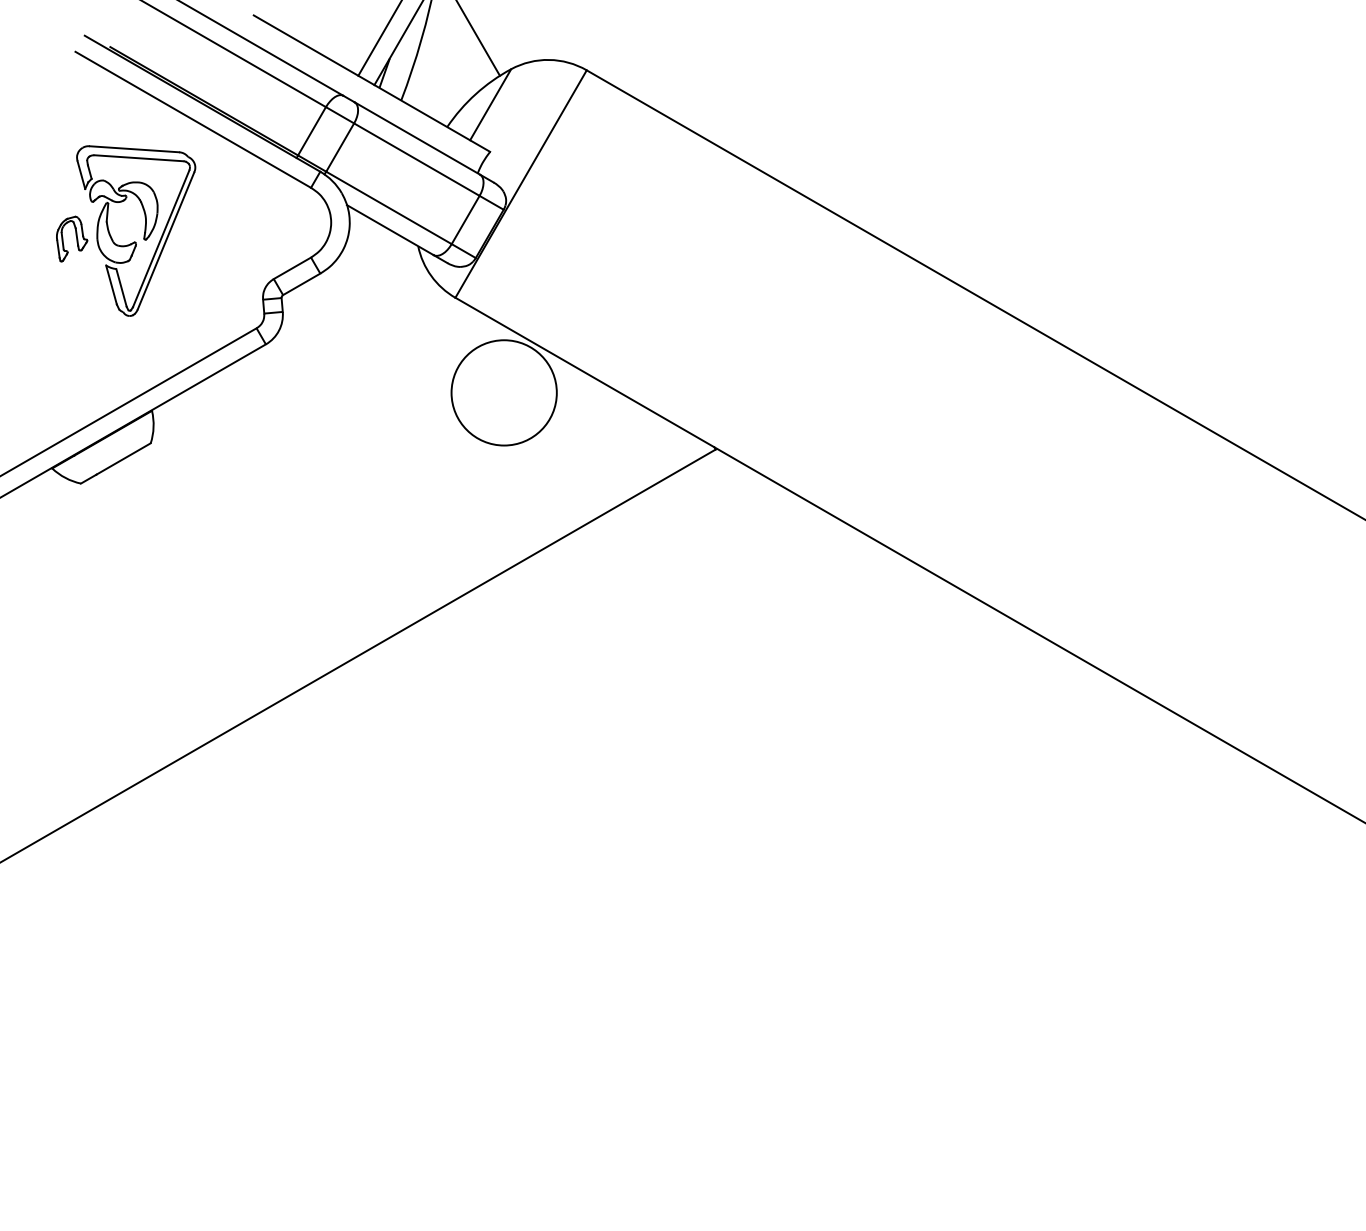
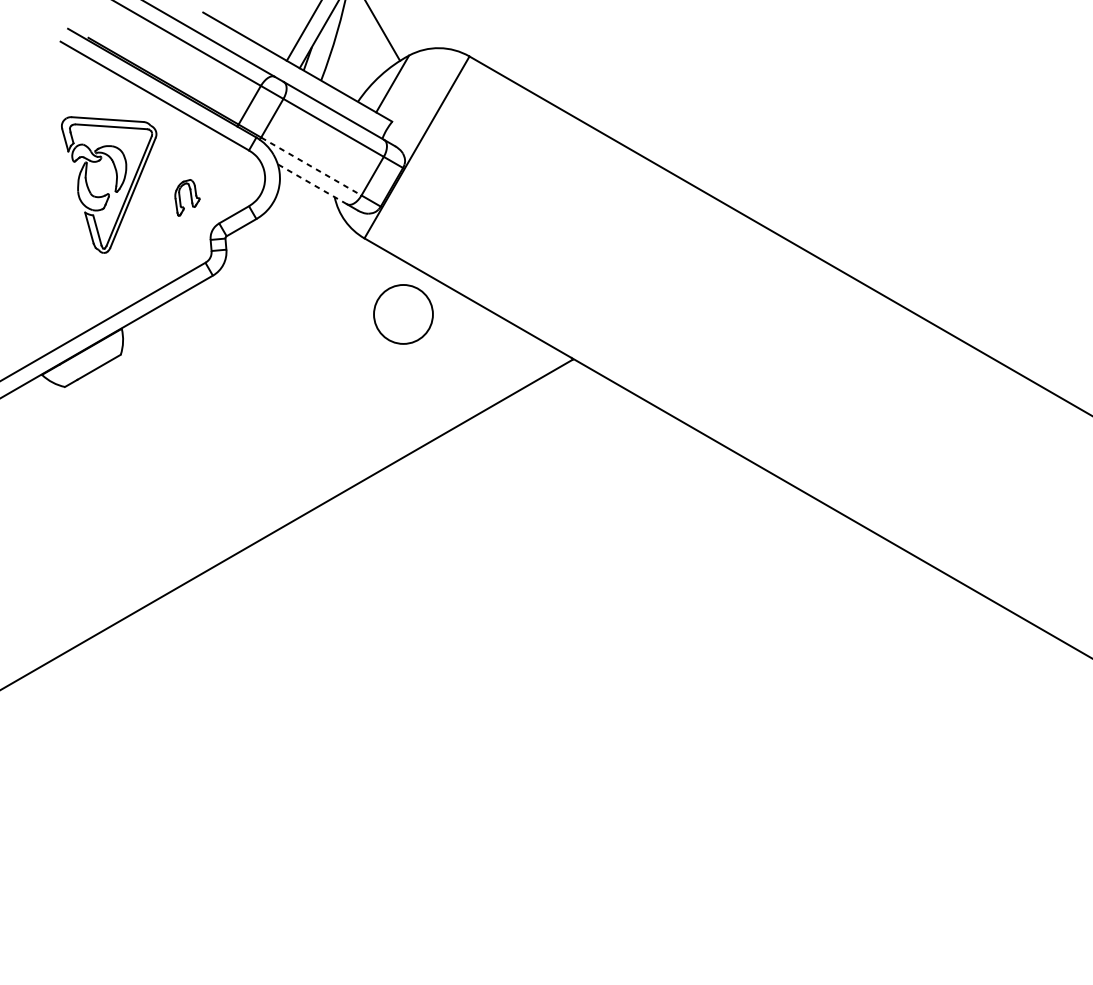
line: (389, 208) -> (311, 166), solid -> dashed
line: (389, 229) -> (311, 183), solid -> dashed
part: (72, 238) -> (187, 197), moved
circle: (503, 392) -> (402, 314), size x0.7

